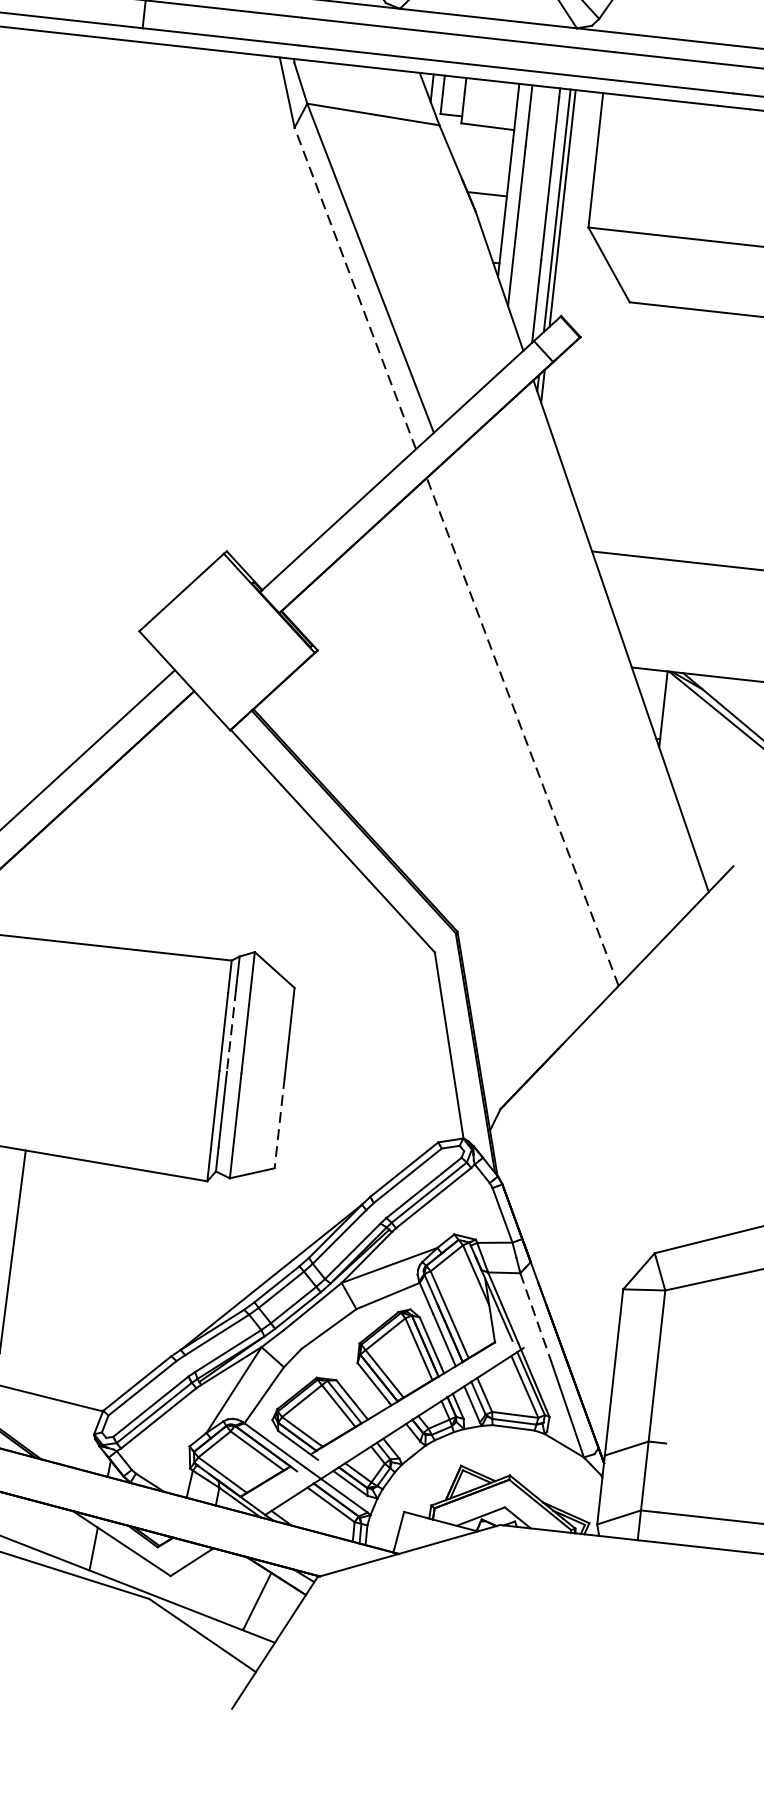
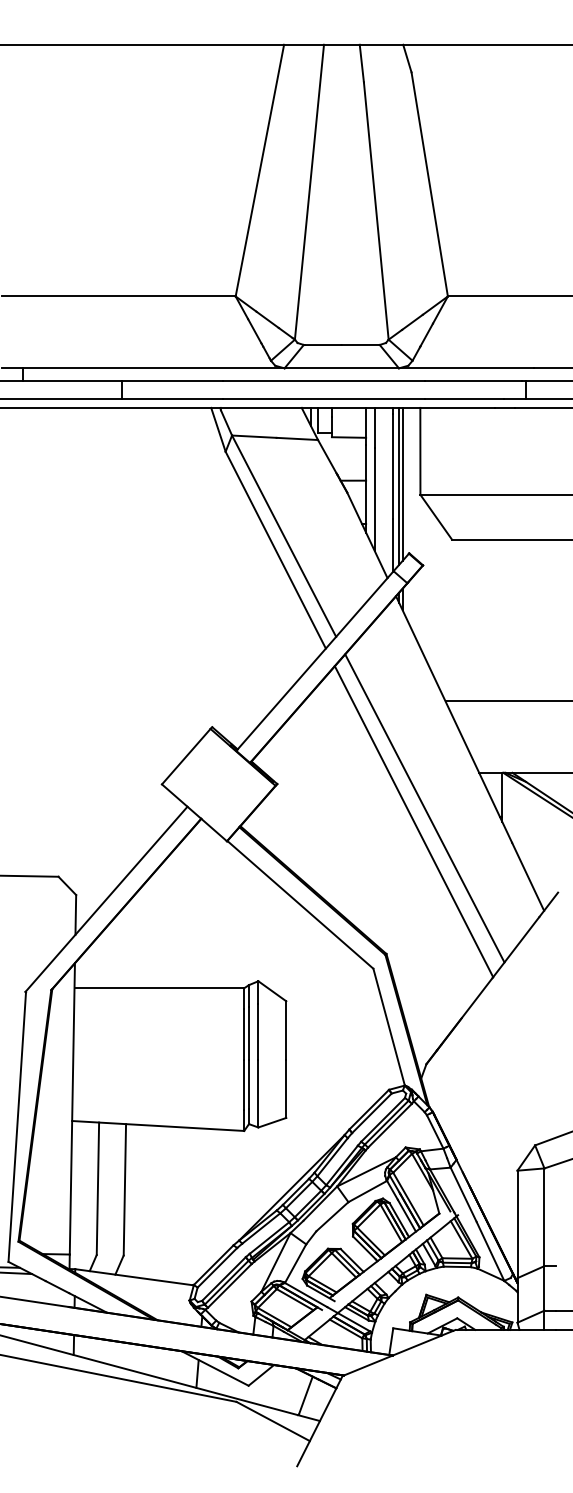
line: (355, 287) -> (275, 549), dashed -> solid
line: (541, 713) -> (424, 808), added
line: (521, 731) -> (413, 821), dashed -> solid
line: (232, 1031) -> (249, 1033), dashed -> solid
line: (279, 1124) -> (286, 1089), dashed -> solid
line: (535, 1318) -> (463, 1195), dashed -> solid

